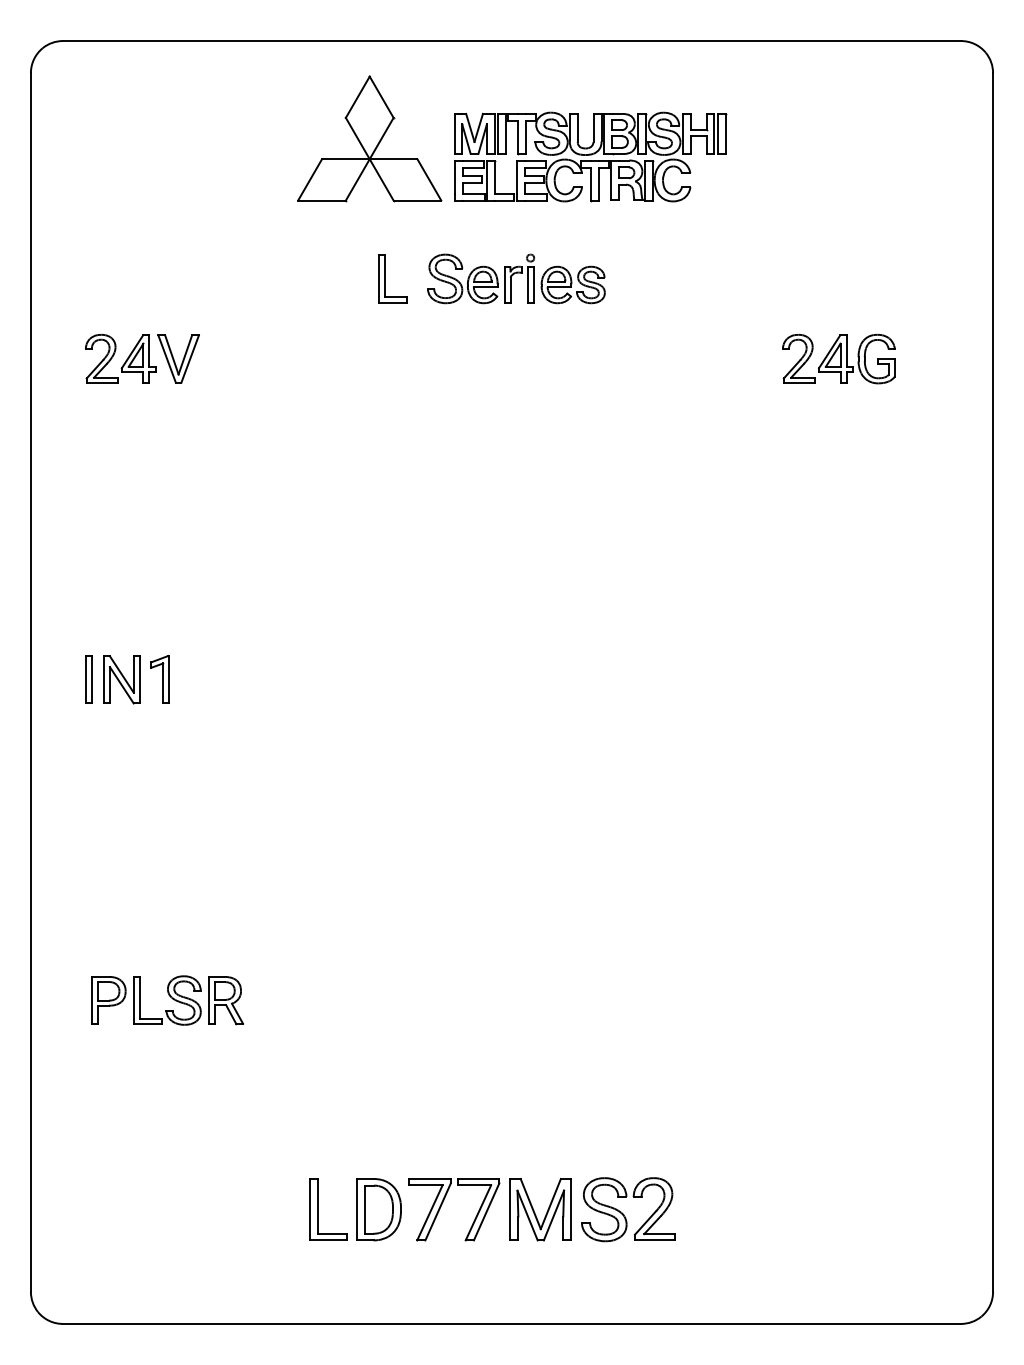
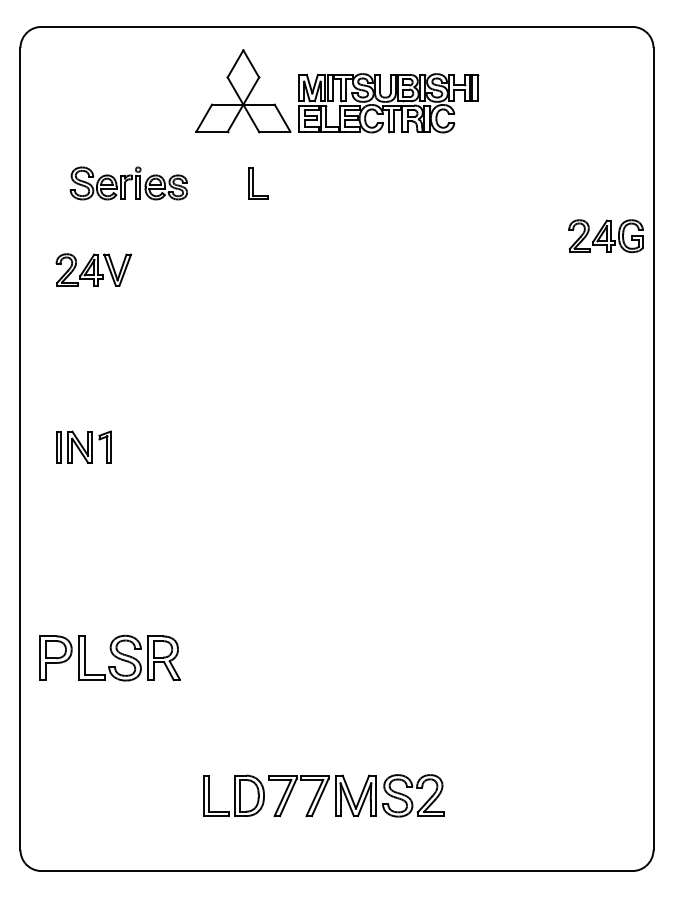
part: (515, 278) -> (128, 183), moved
part: (141, 358) -> (93, 269), moved
part: (837, 359) -> (605, 236), moved
part: (167, 1000) -> (110, 658), size x1.4

